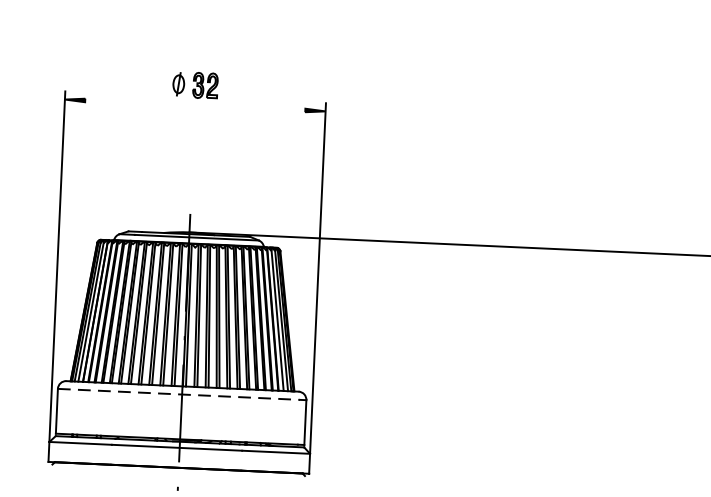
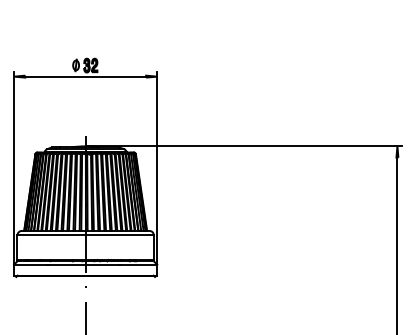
line: (194, 105) -> (85, 76), added
line: (180, 394) -> (84, 235), dashed -> solid

